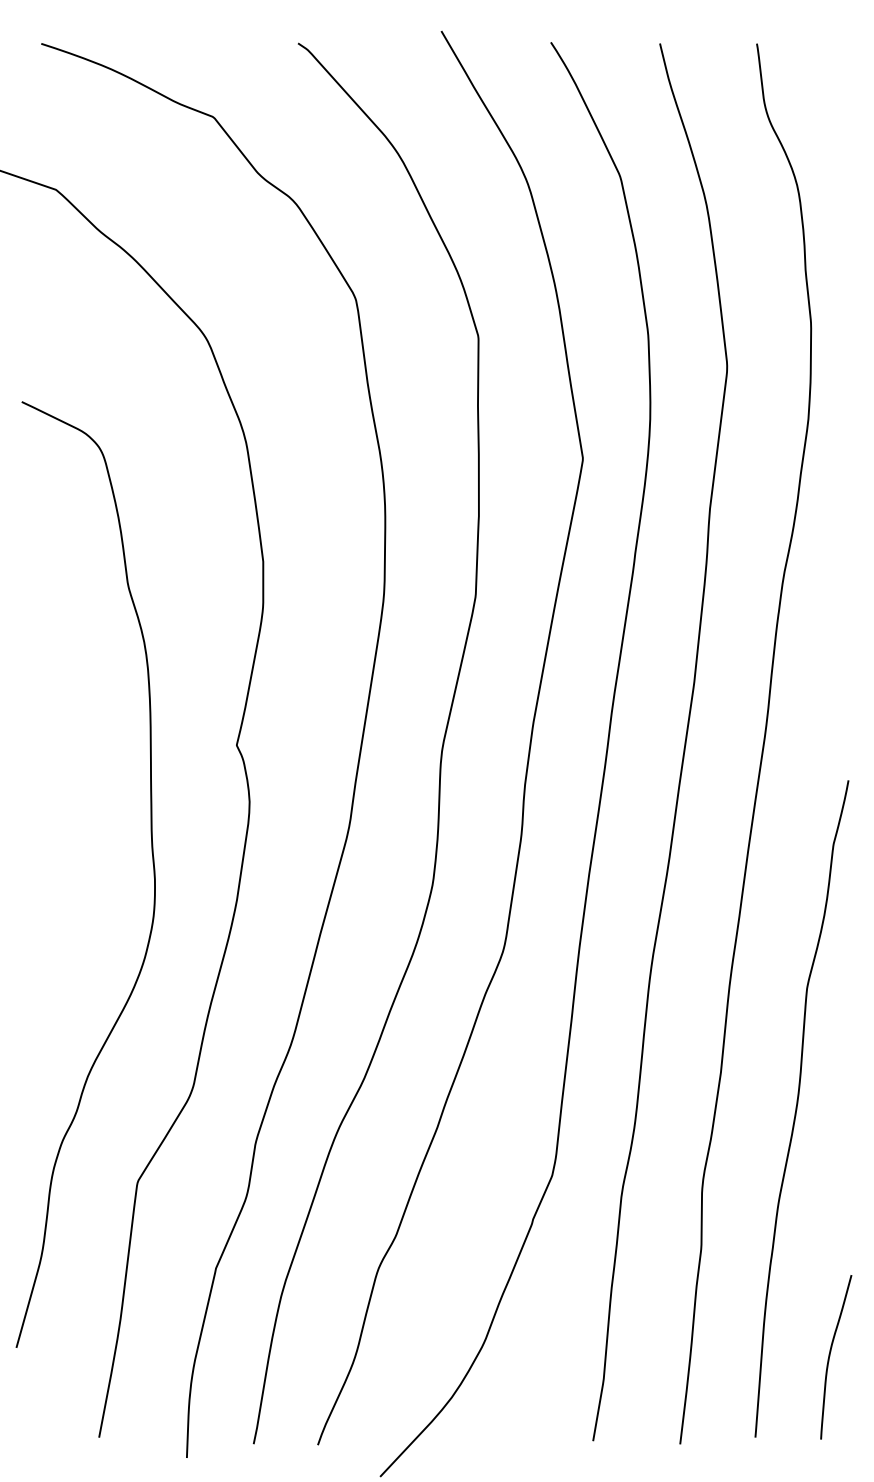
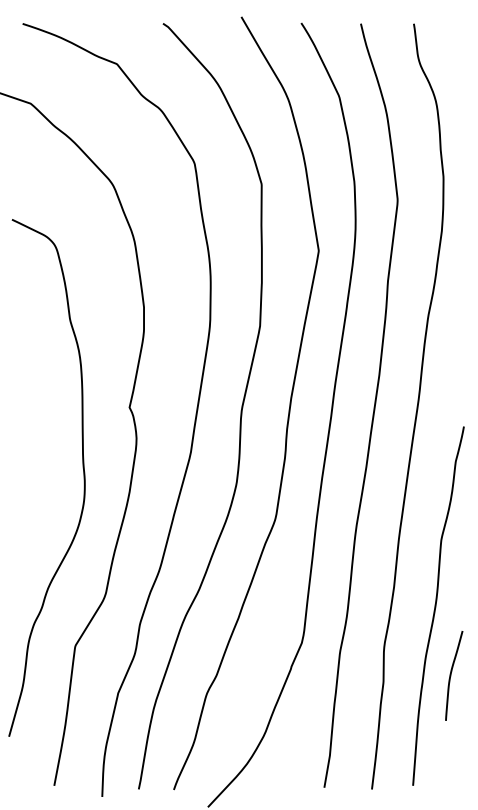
curve: (831, 1356) -> (451, 675), moved

